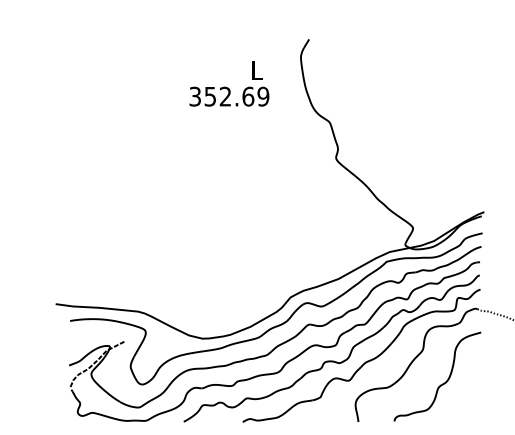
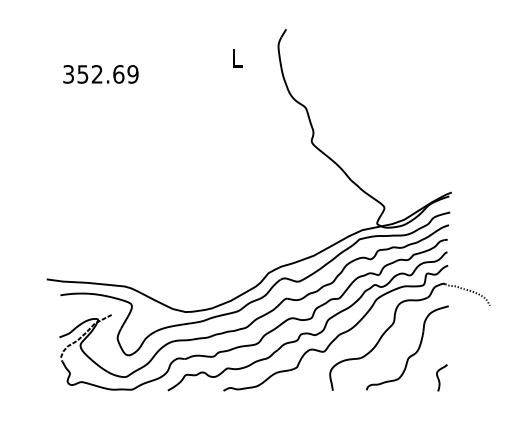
text: (228, 96) -> (100, 74), moved
curve: (471, 409) -> (439, 378), added

